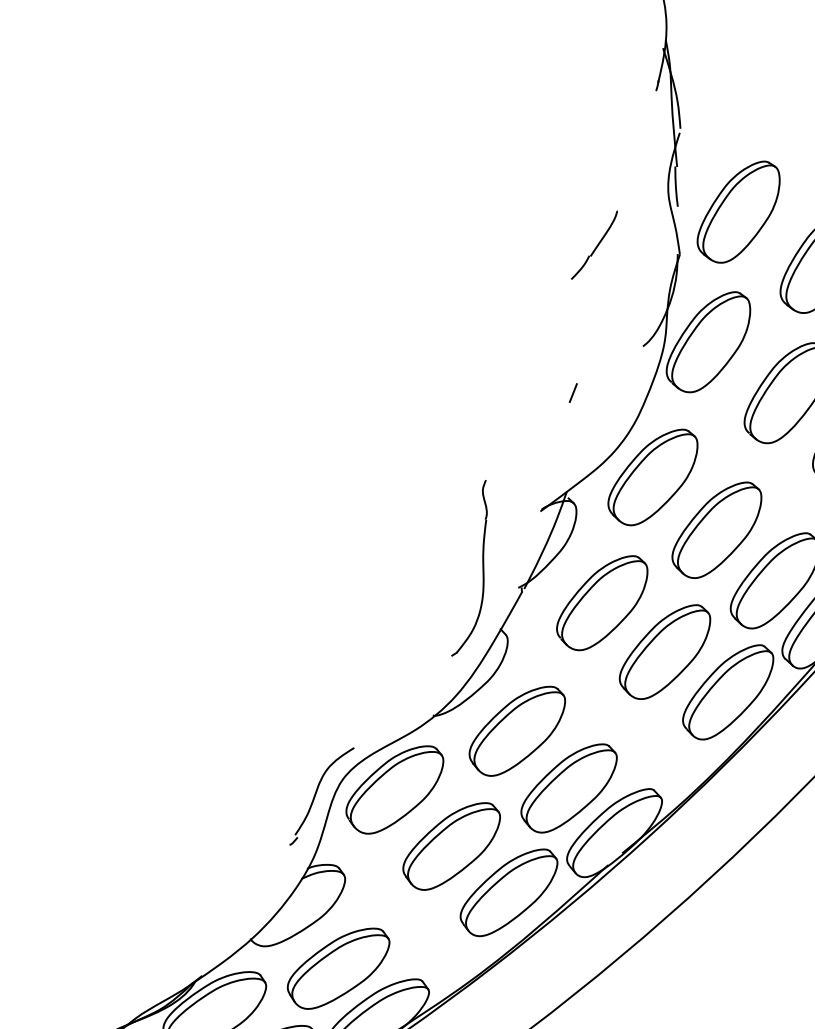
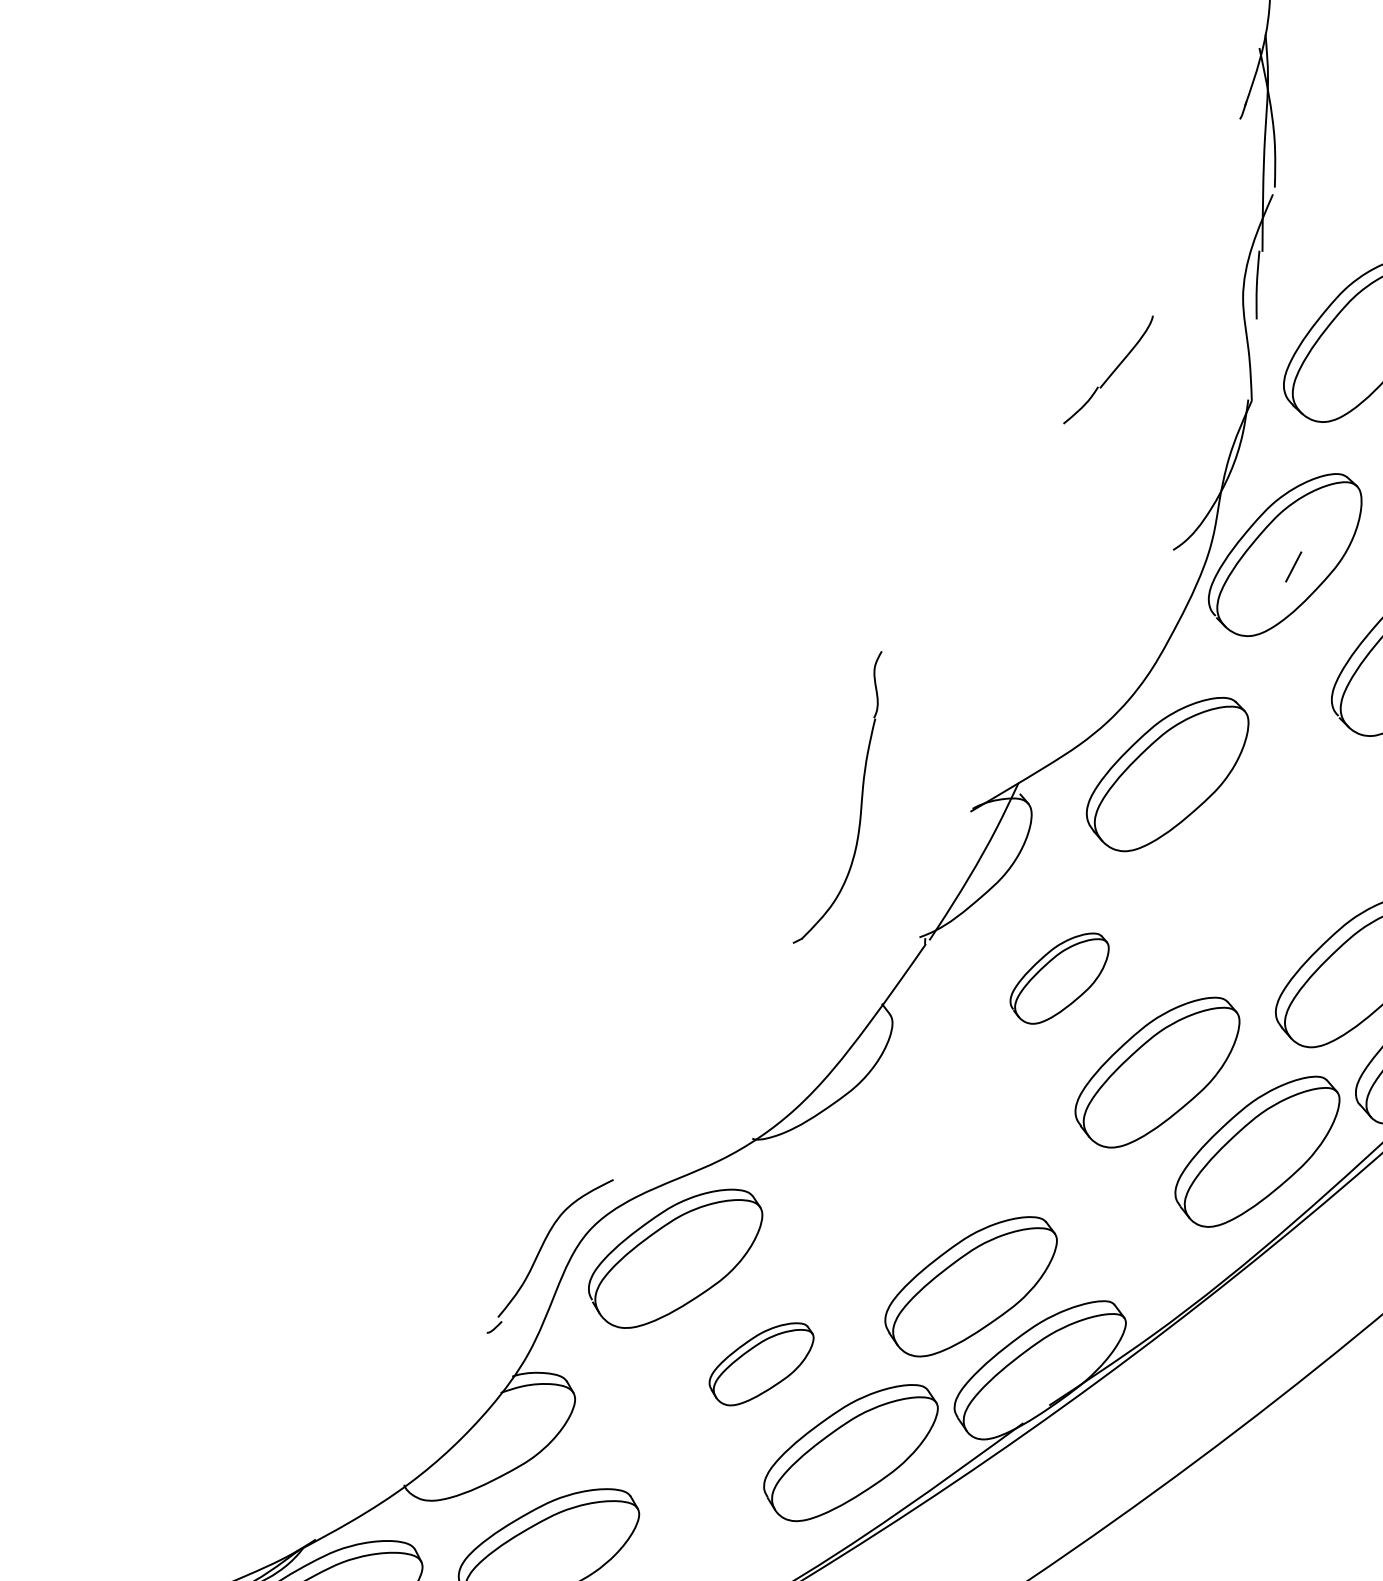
line: (572, 392) -> (1292, 565), moved
part: (716, 529) -> (1265, 873), removed
part: (482, 568) -> (860, 800), moved
part: (602, 603) -> (1059, 978), size x0.6
part: (517, 730) -> (893, 1178), removed
part: (451, 846) -> (761, 1363), size x0.6

